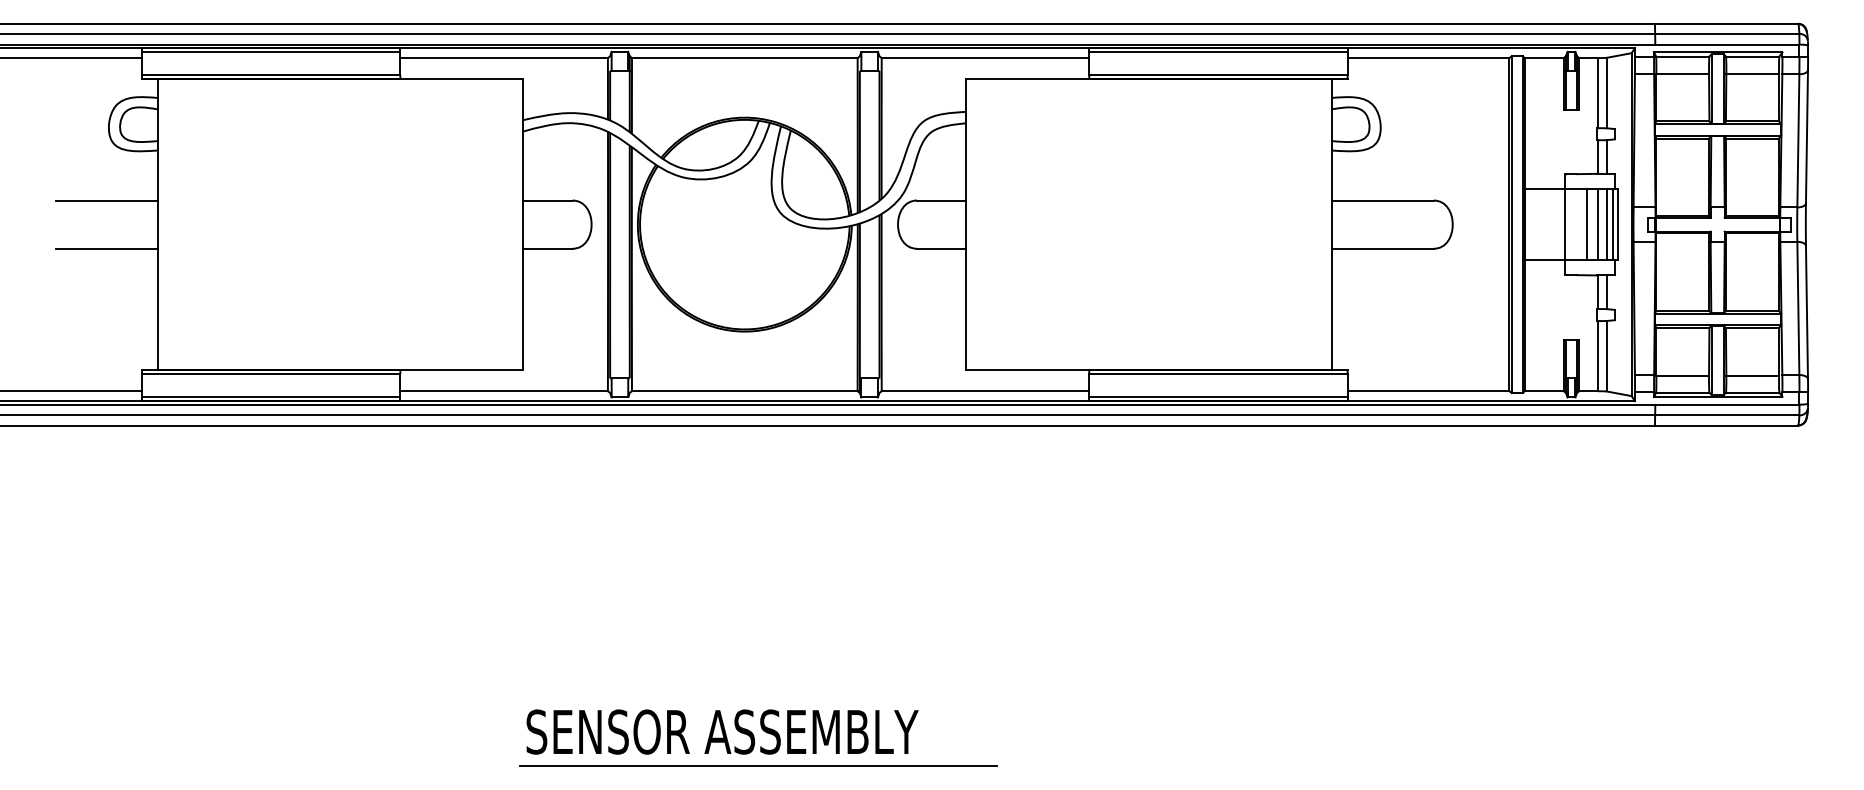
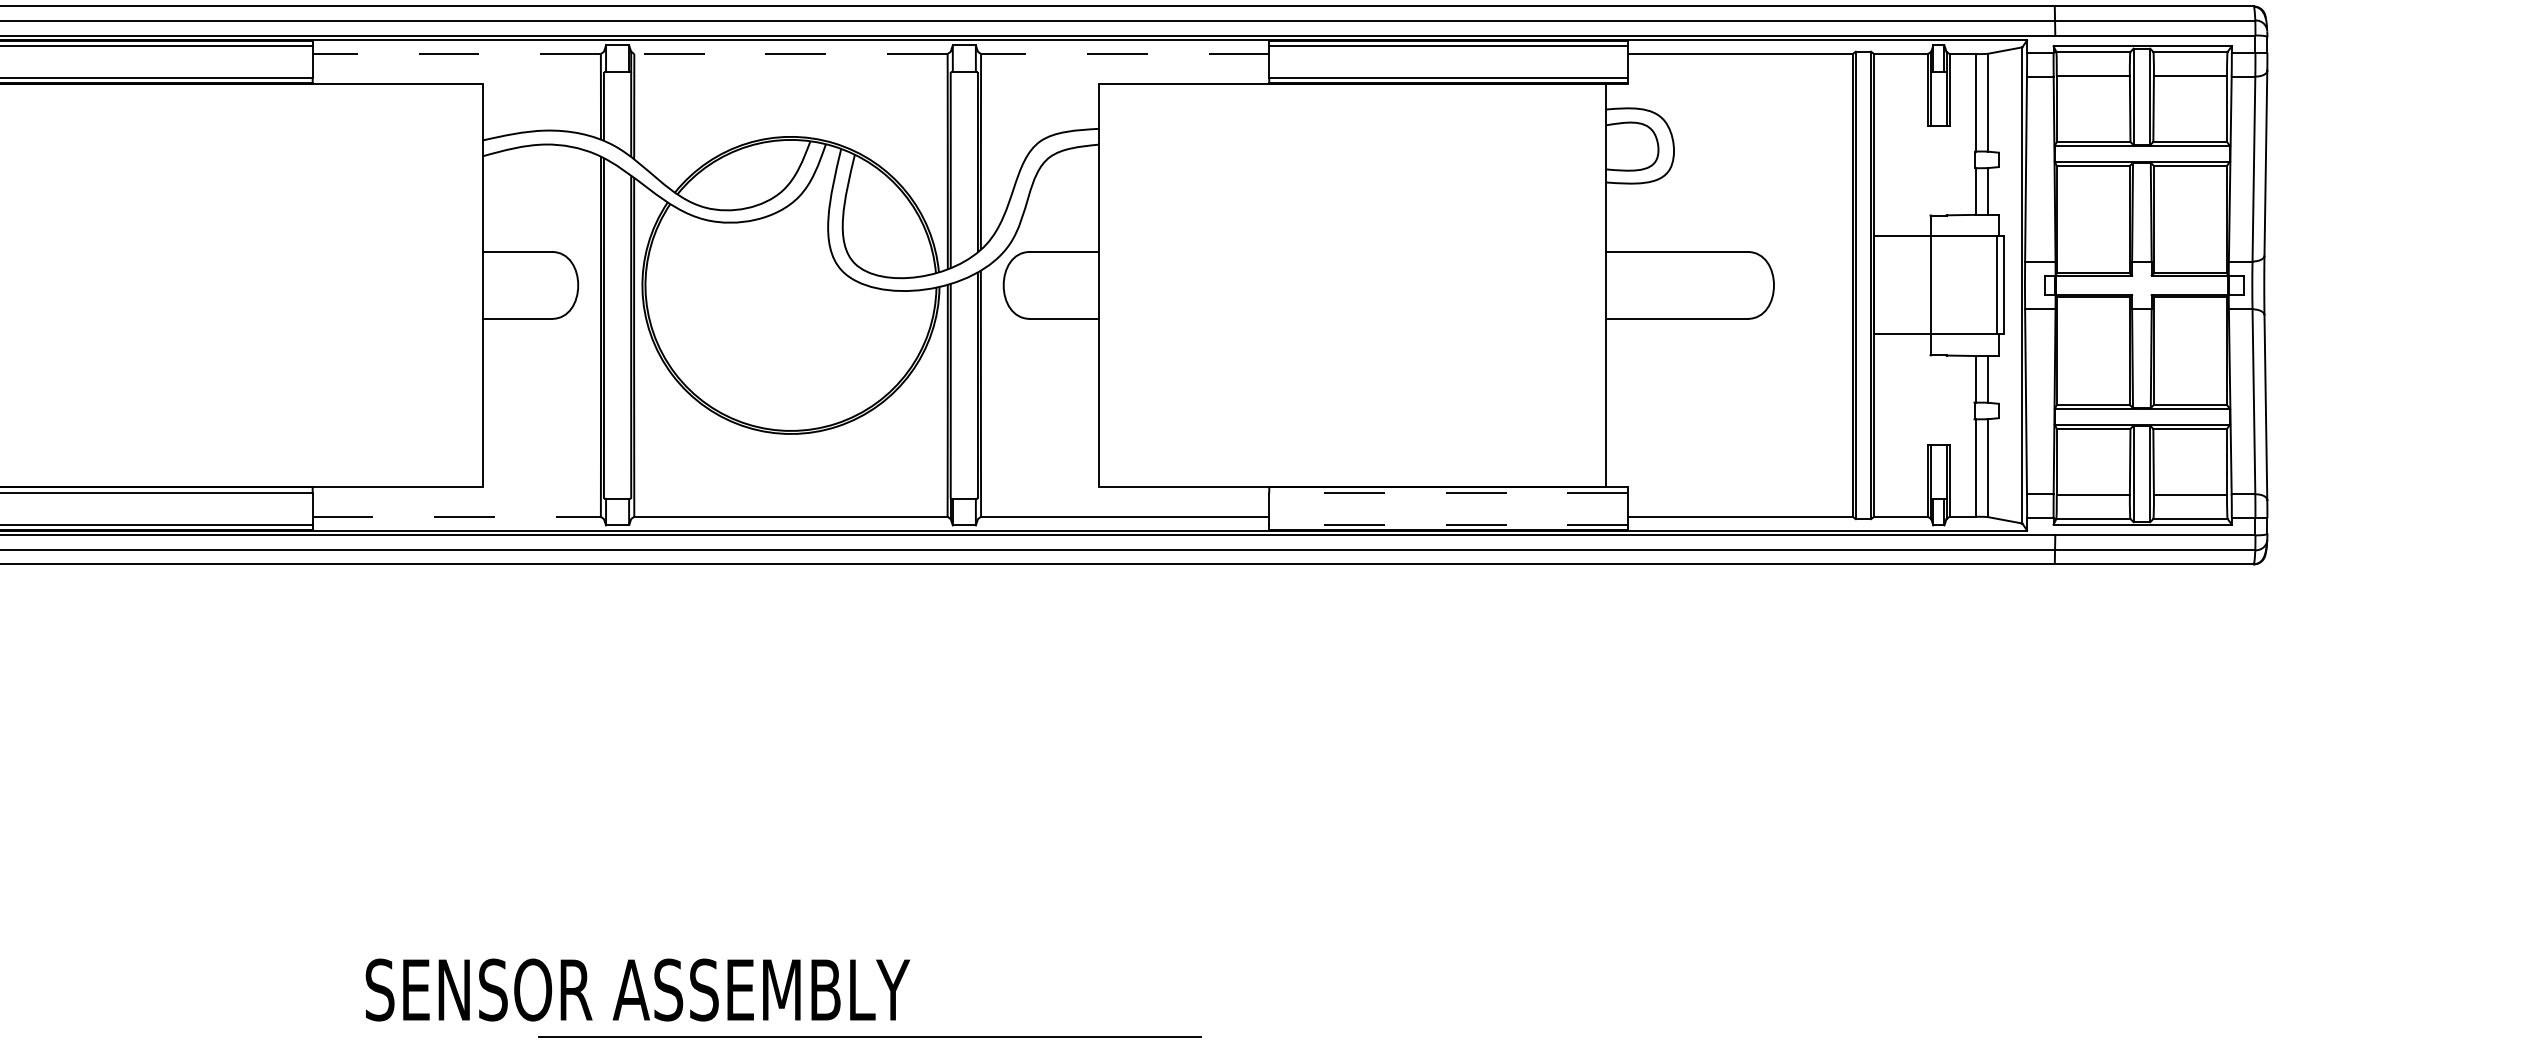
line: (504, 58) -> (457, 54), solid -> dashed
line: (744, 58) -> (790, 54), solid -> dashed
line: (985, 58) -> (1125, 54), solid -> dashed
line: (1586, 224) -> (1959, 285), removed
line: (1598, 224) -> (1976, 285), removed
line: (1606, 224) -> (1987, 285), removed
line: (1217, 374) -> (1447, 493), solid -> dashed
line: (504, 391) -> (457, 517), solid -> dashed
line: (1217, 396) -> (1447, 524), solid -> dashed
text: (722, 731) -> (637, 989), moved
line: (758, 765) -> (869, 1036), moved

